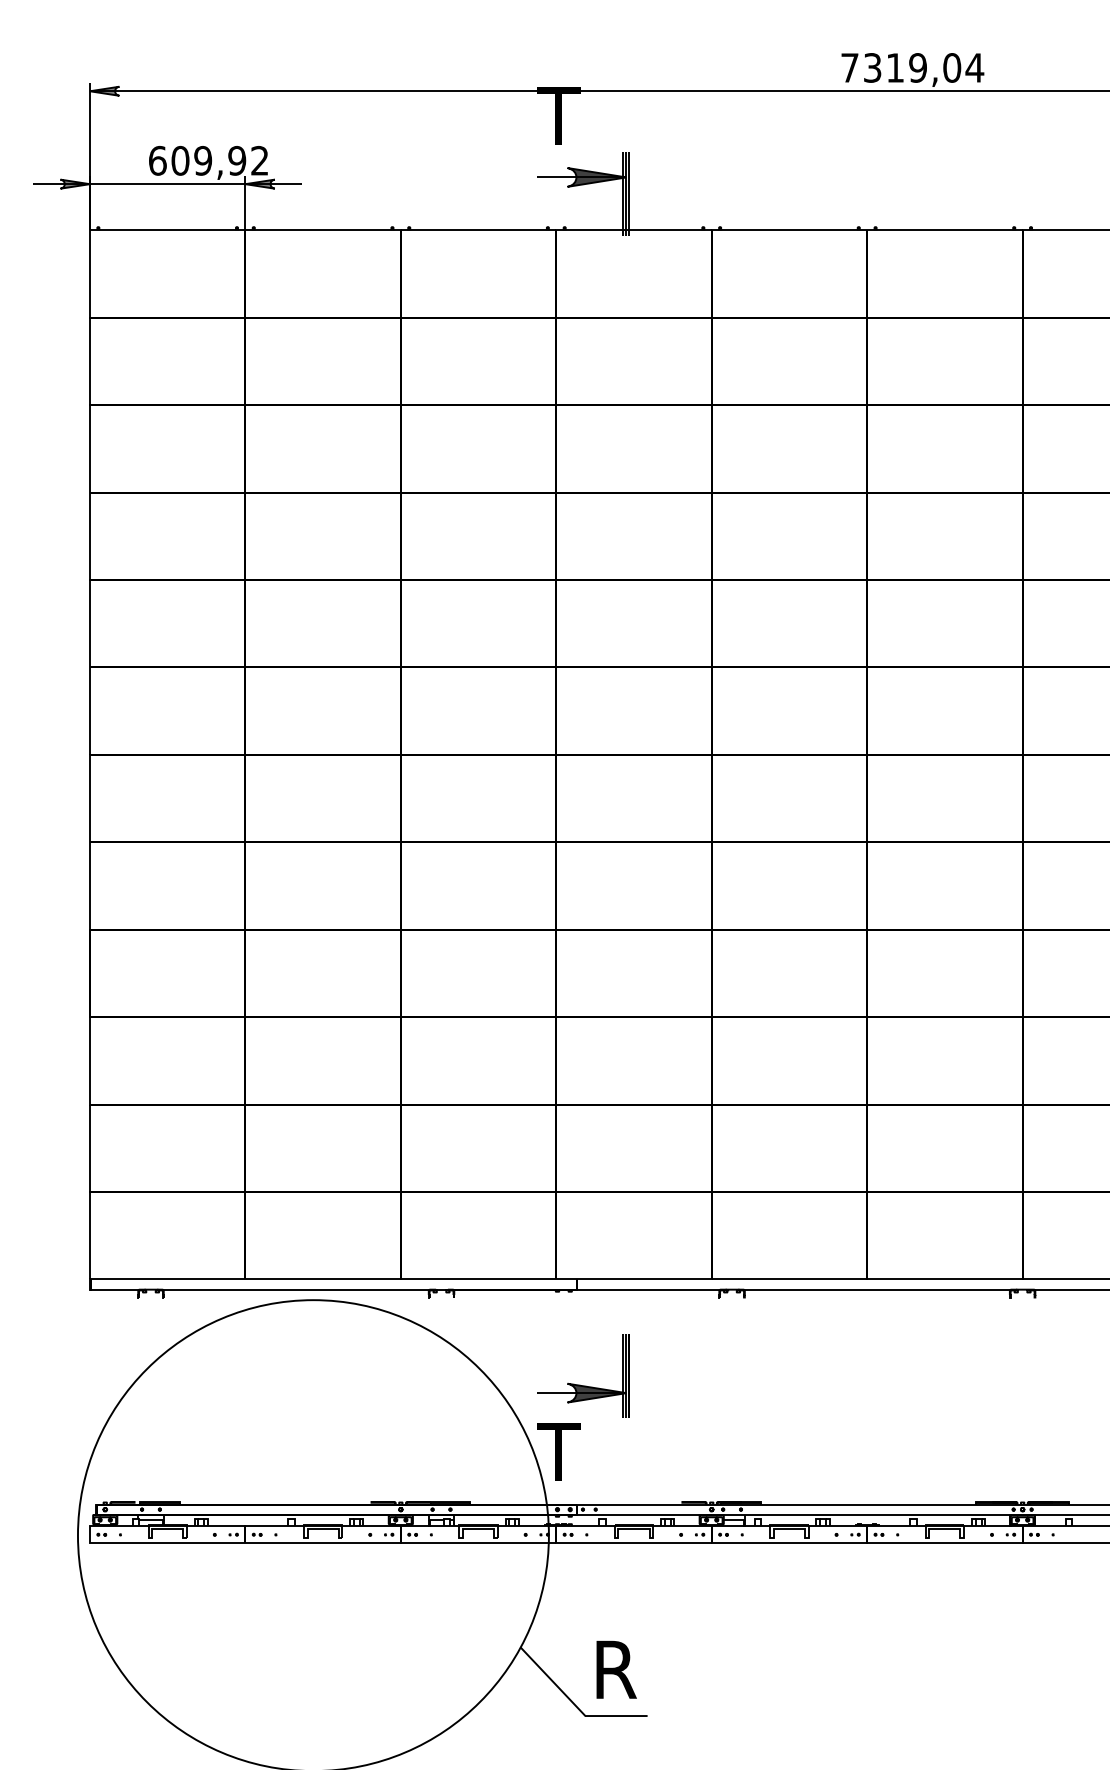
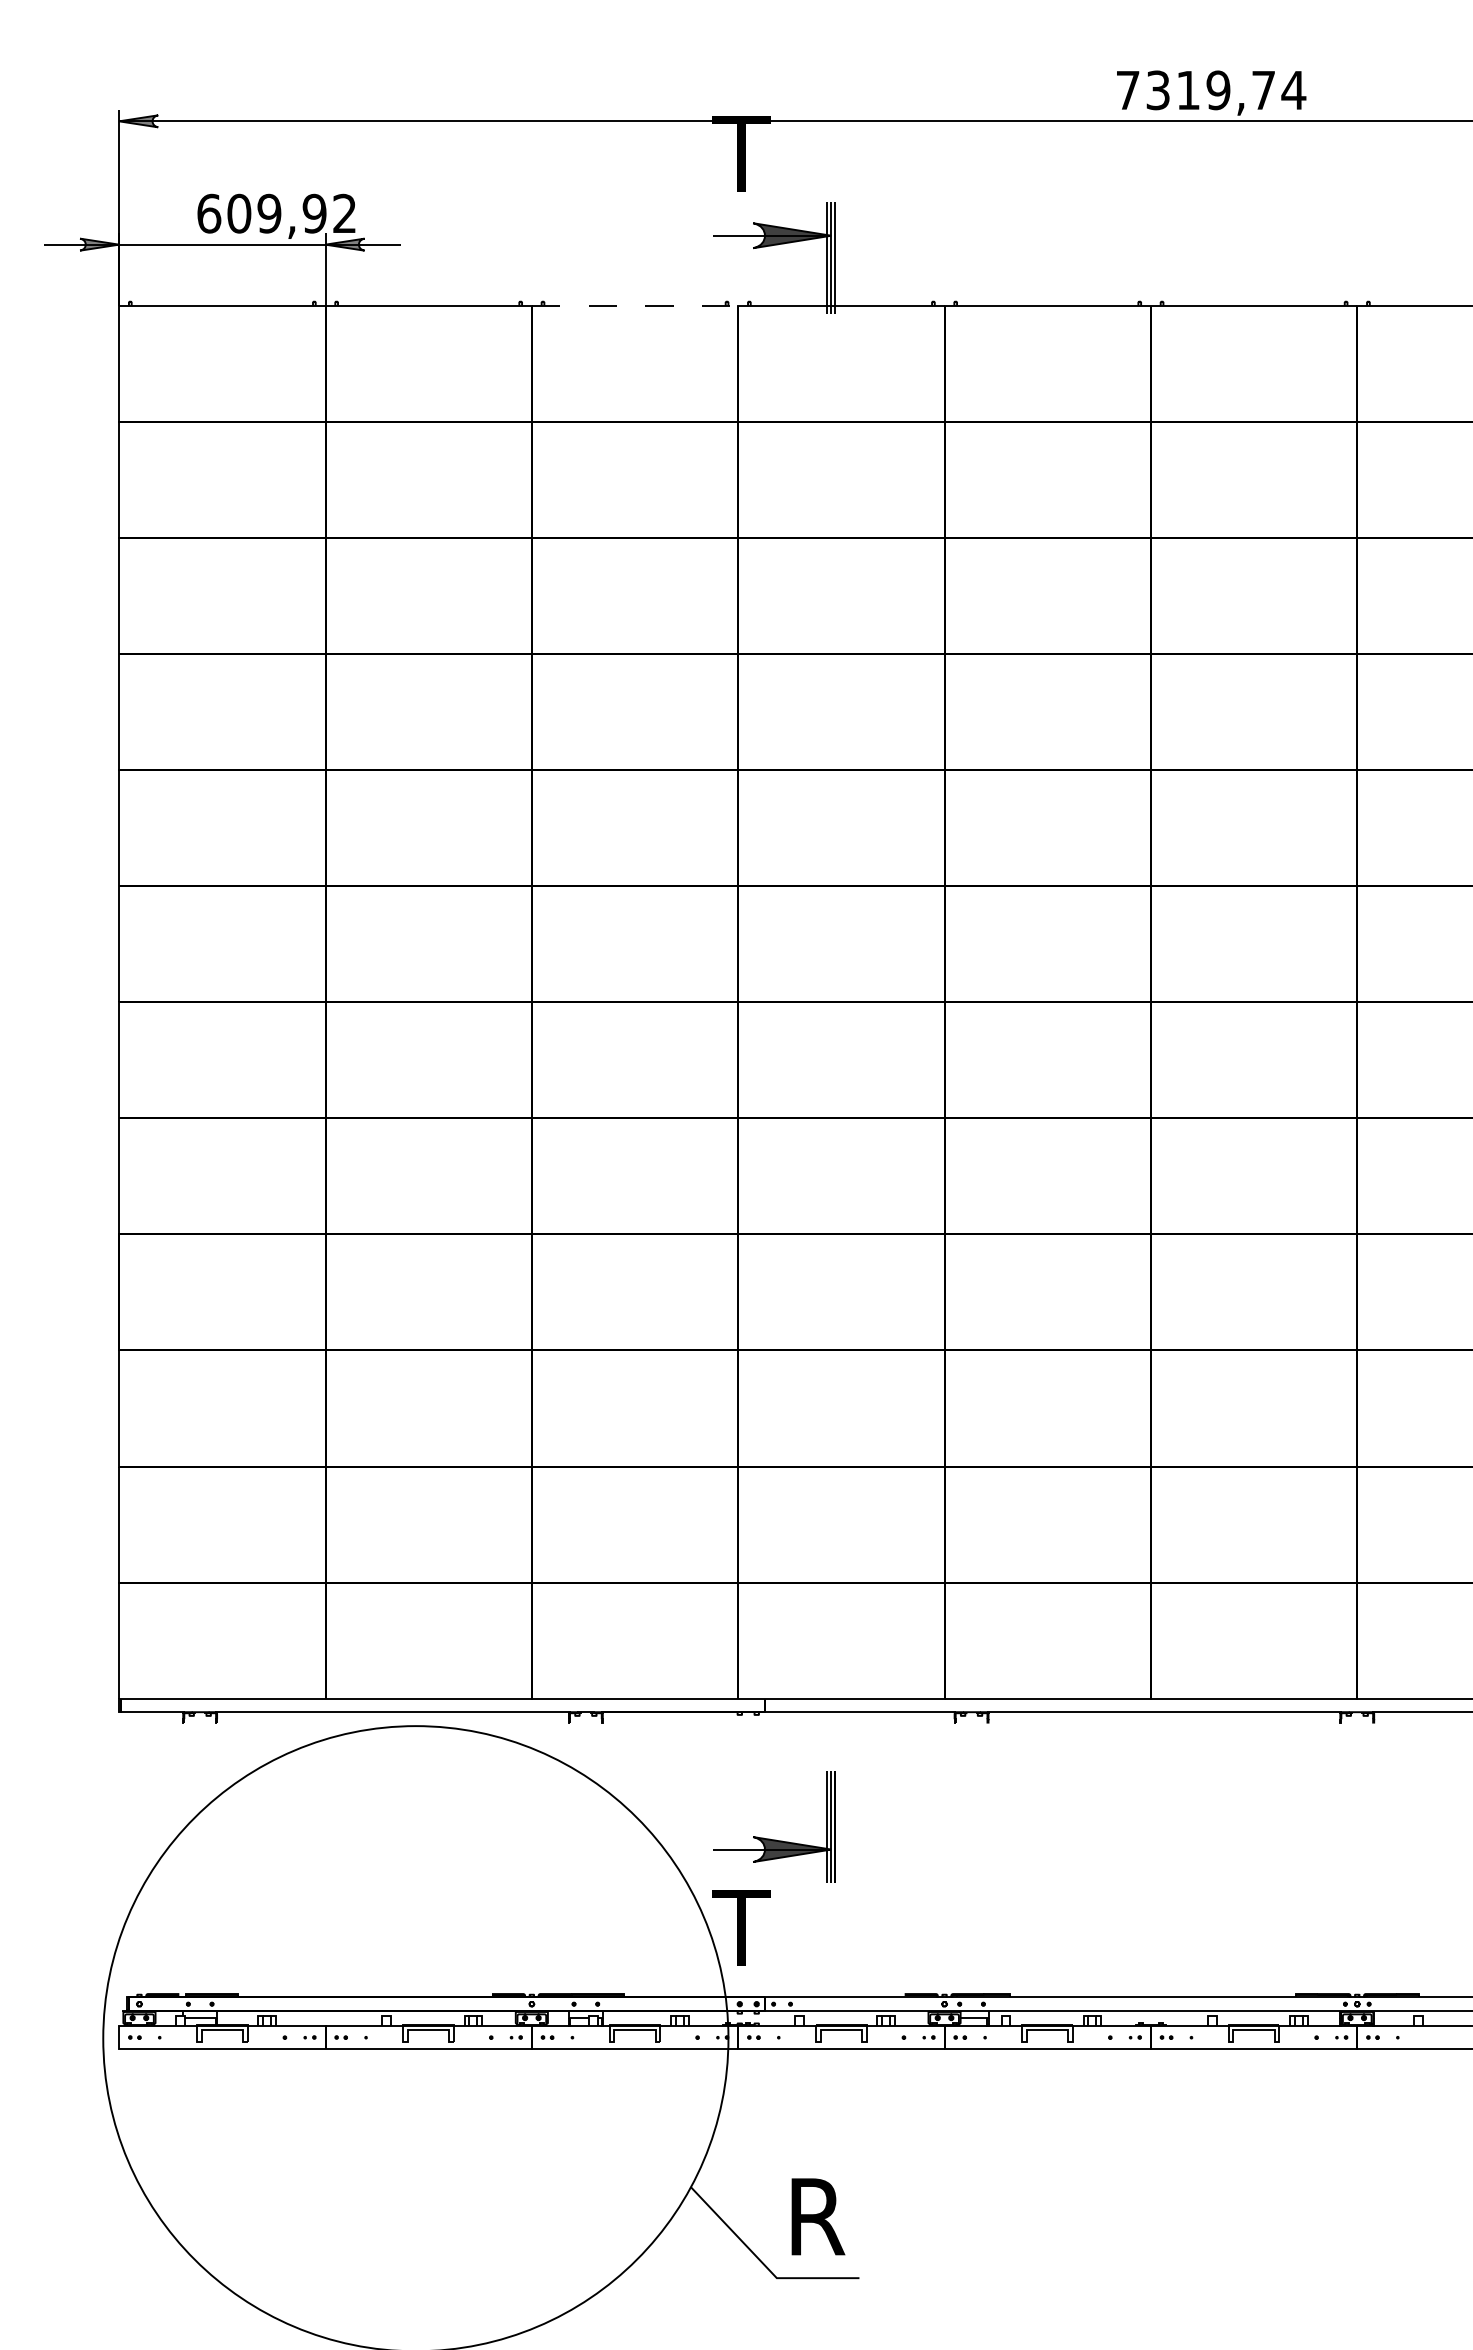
text: (951, 68) -> (1263, 90), 7319,04 -> 7319,74
line: (478, 230) -> (635, 305), solid -> dashed

